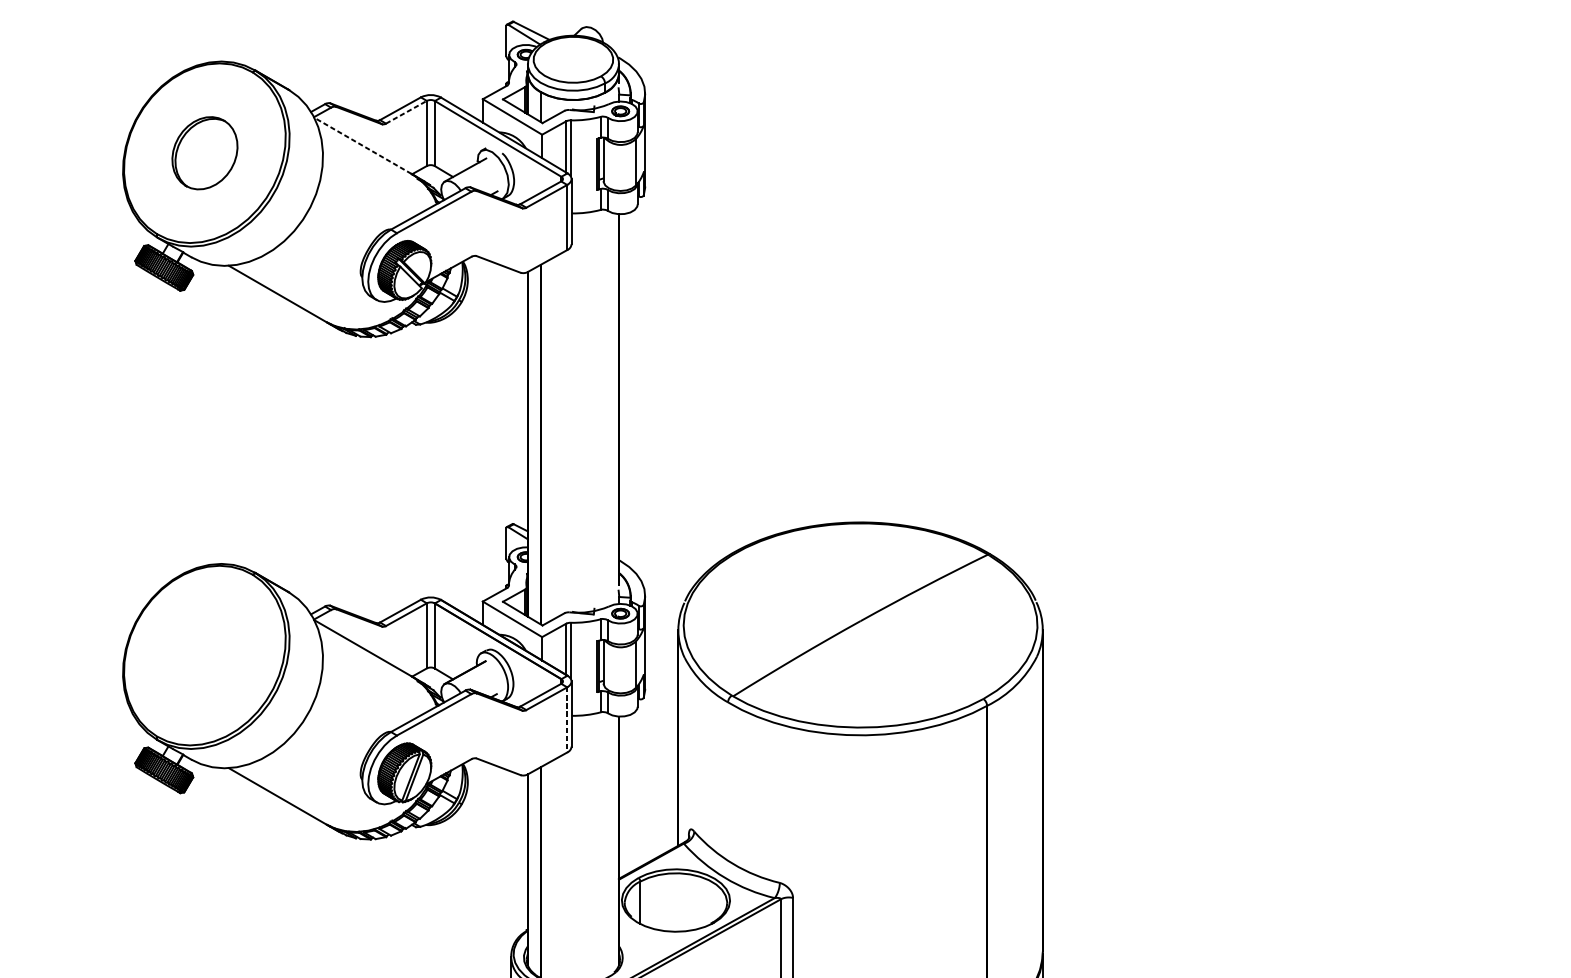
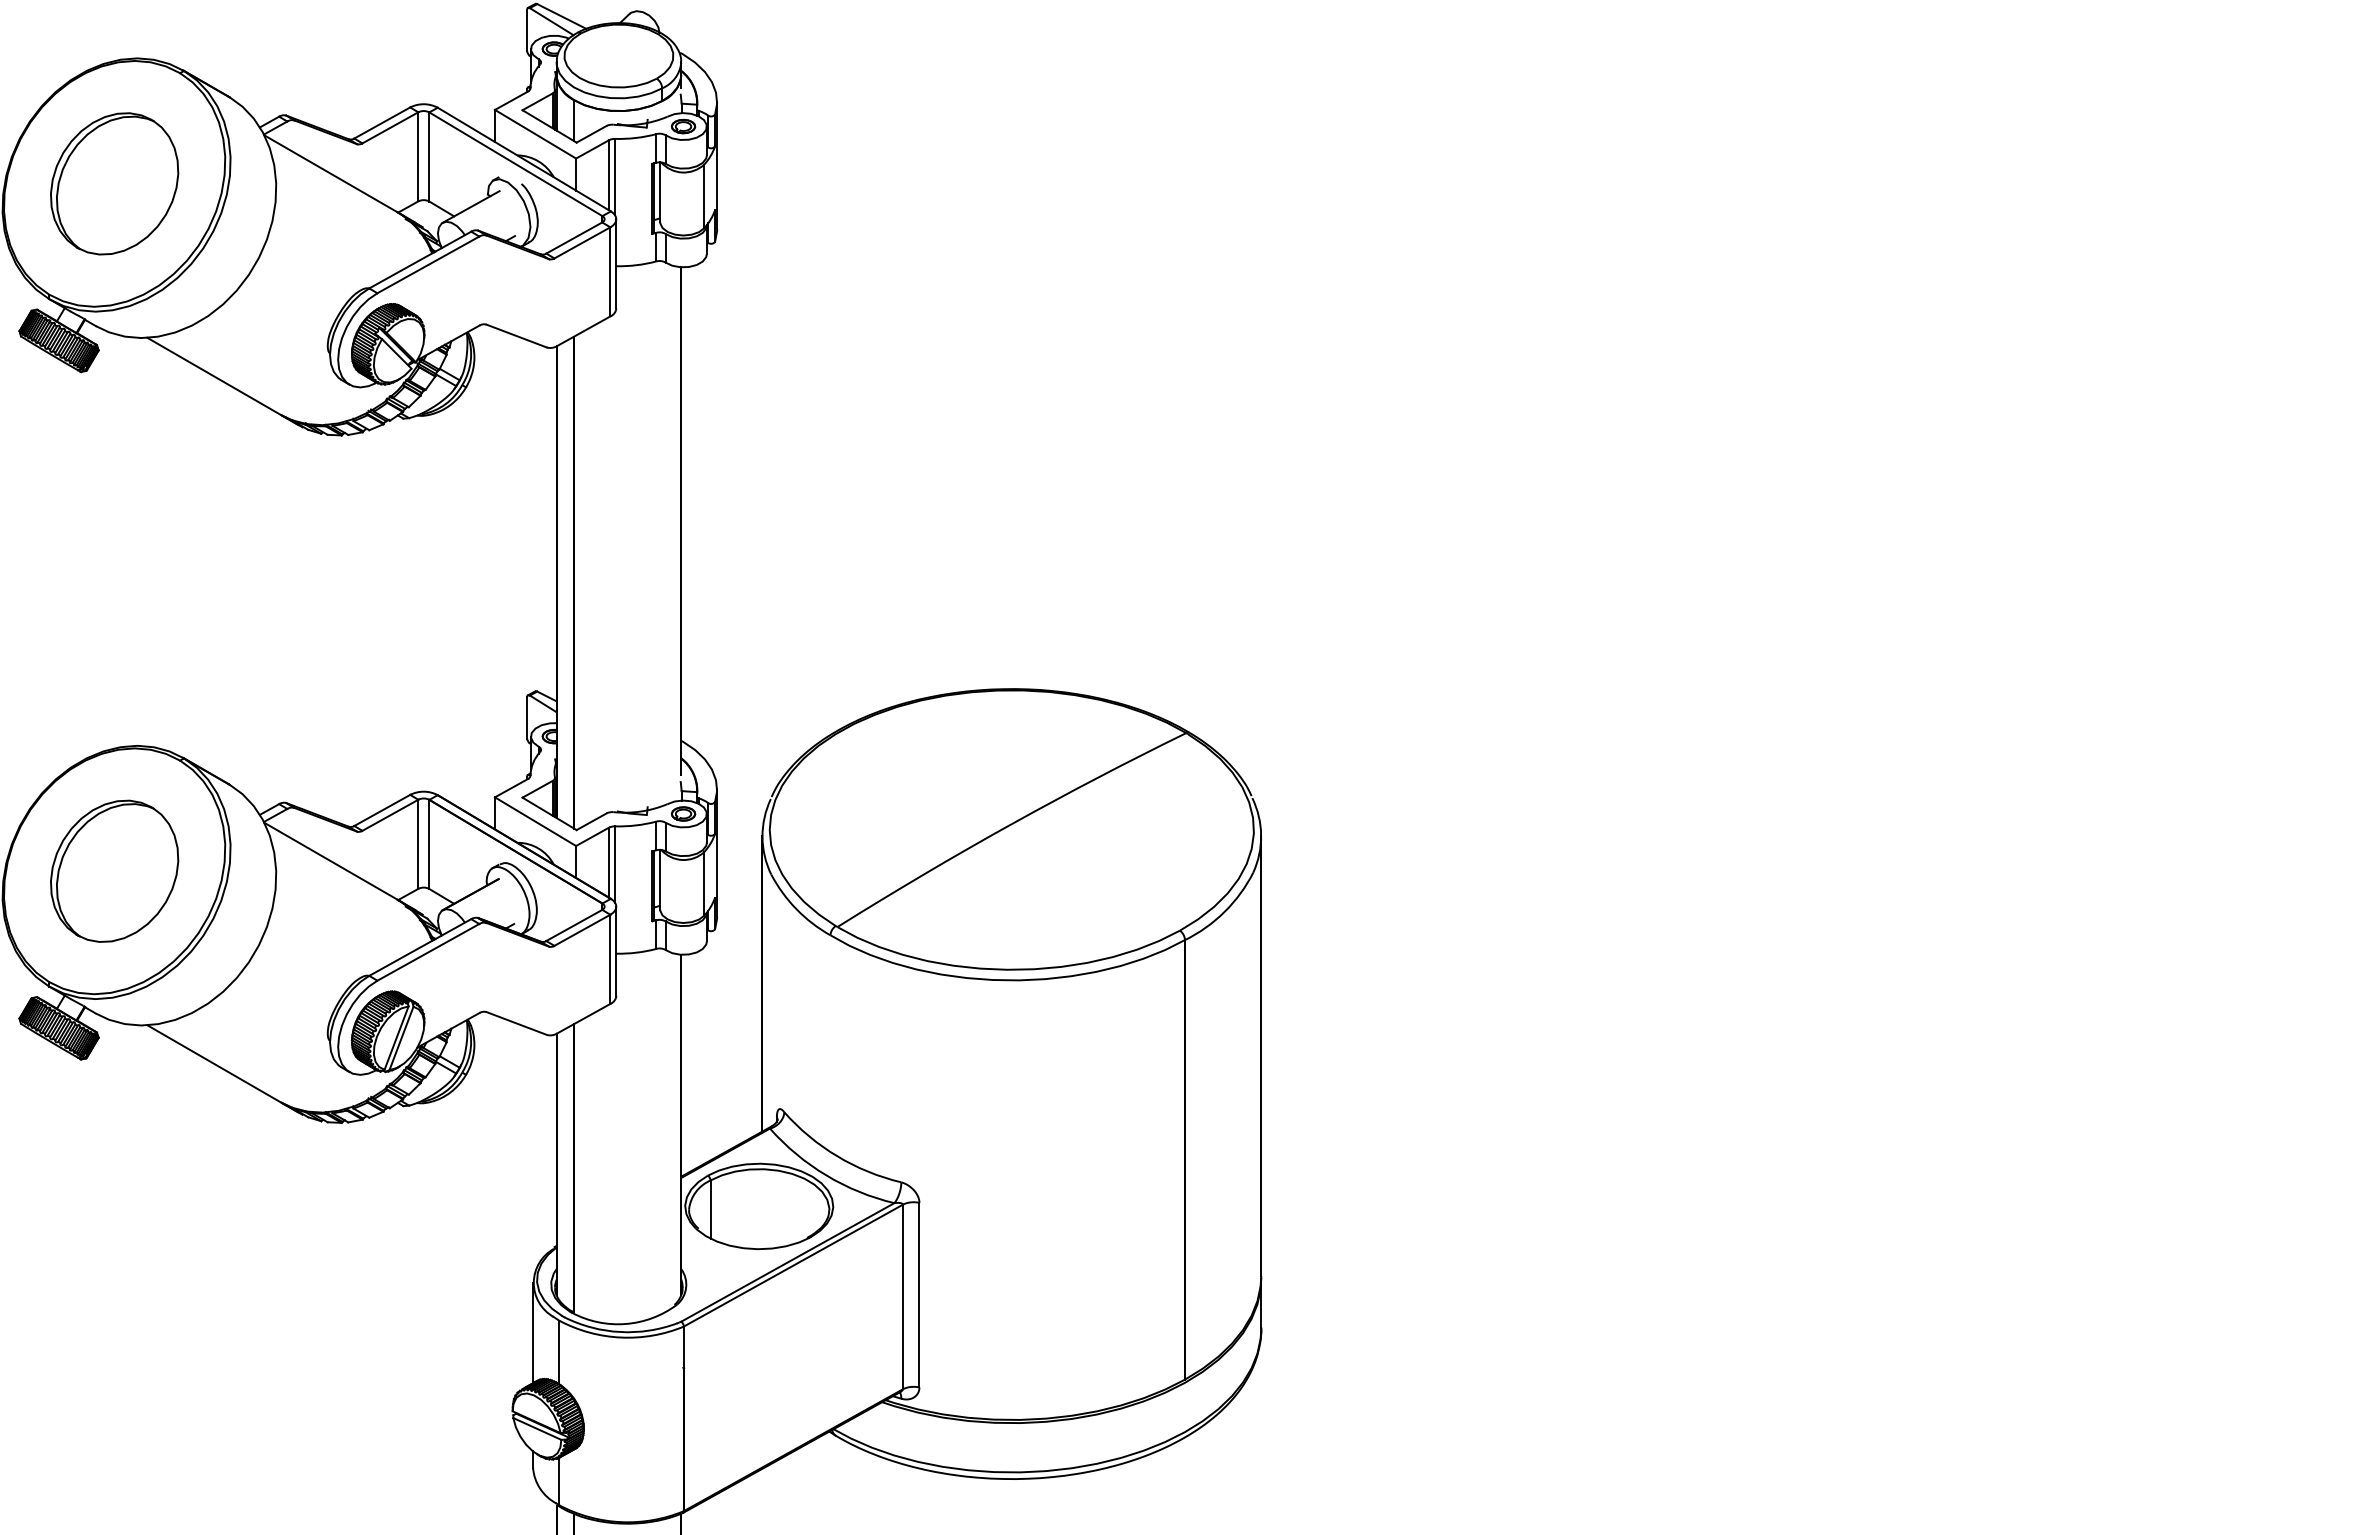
line: (406, 112) -> (390, 127), dashed -> solid
line: (362, 145) -> (330, 173), dashed -> solid
part: (204, 152) -> (114, 183), size x1.43
part: (204, 655) -> (114, 870), added
line: (567, 720) -> (610, 959), dashed -> solid

